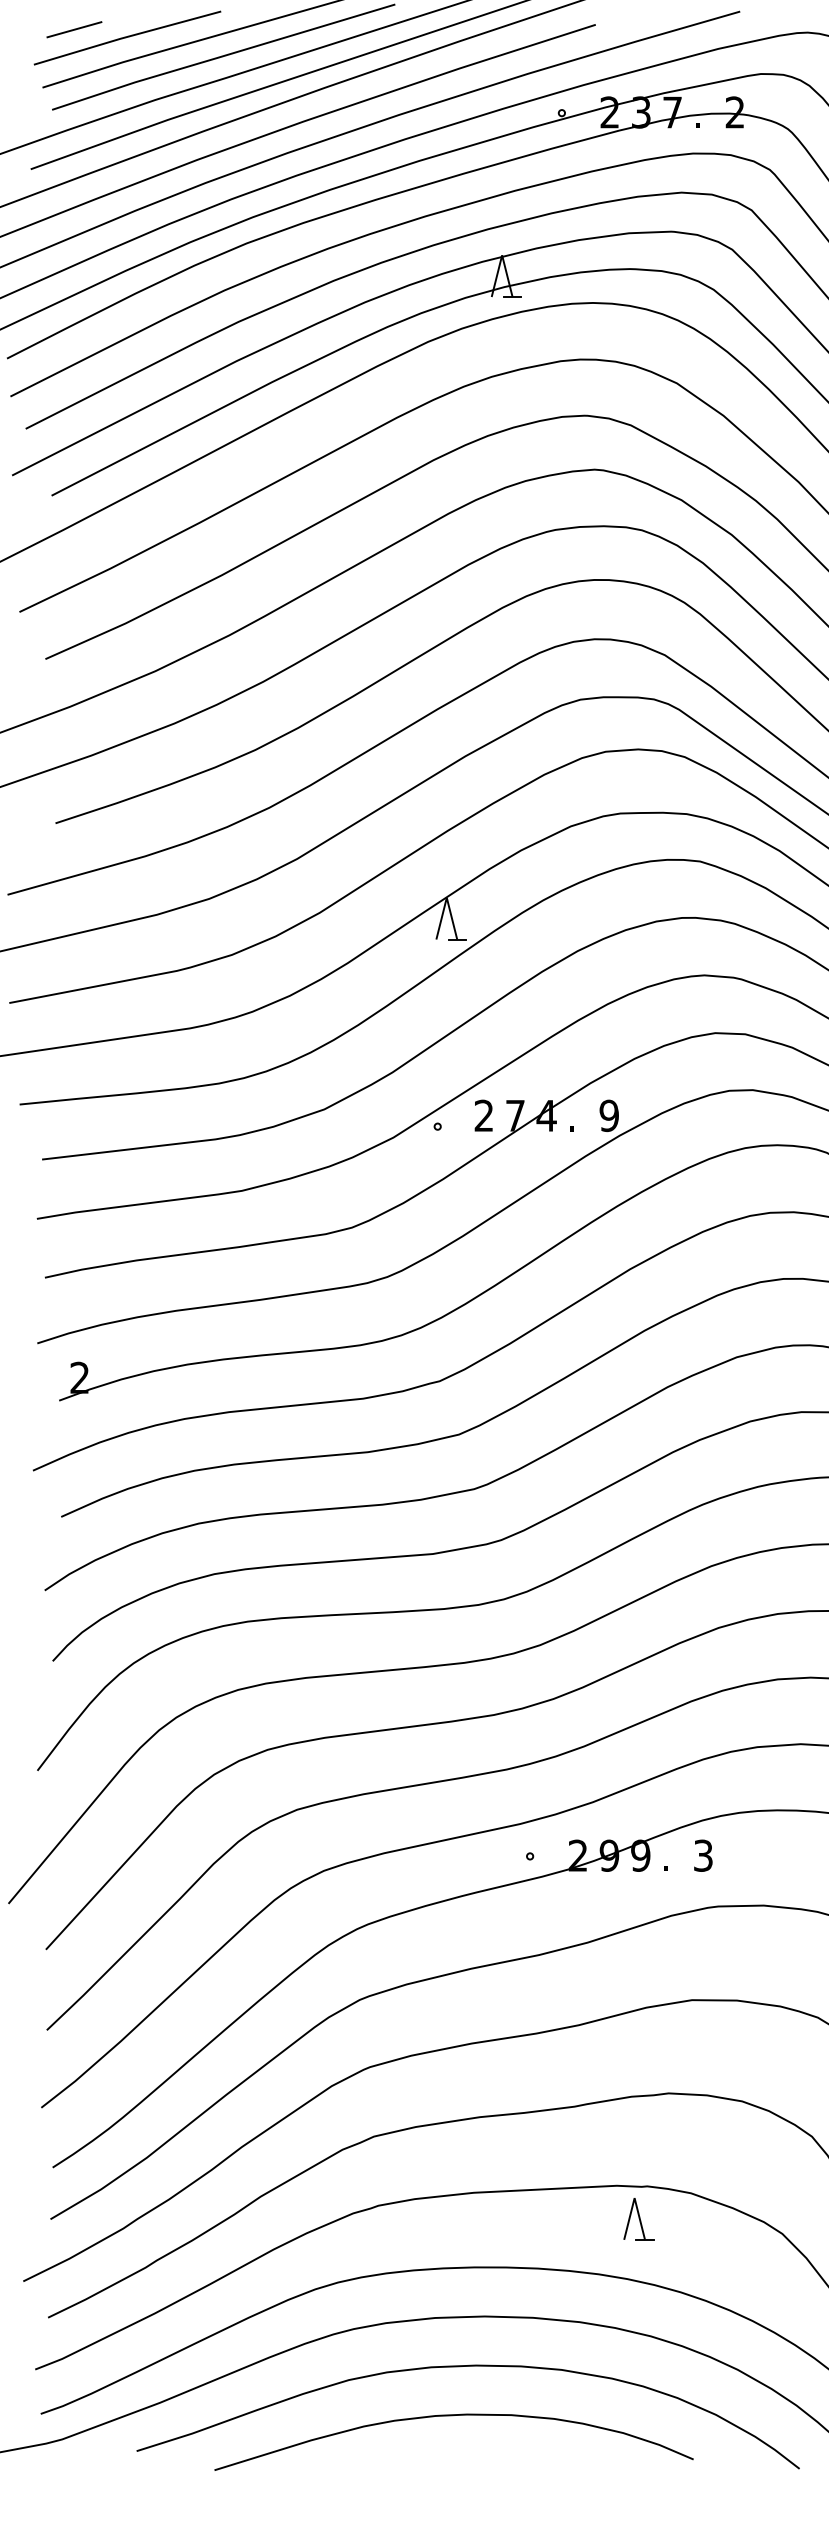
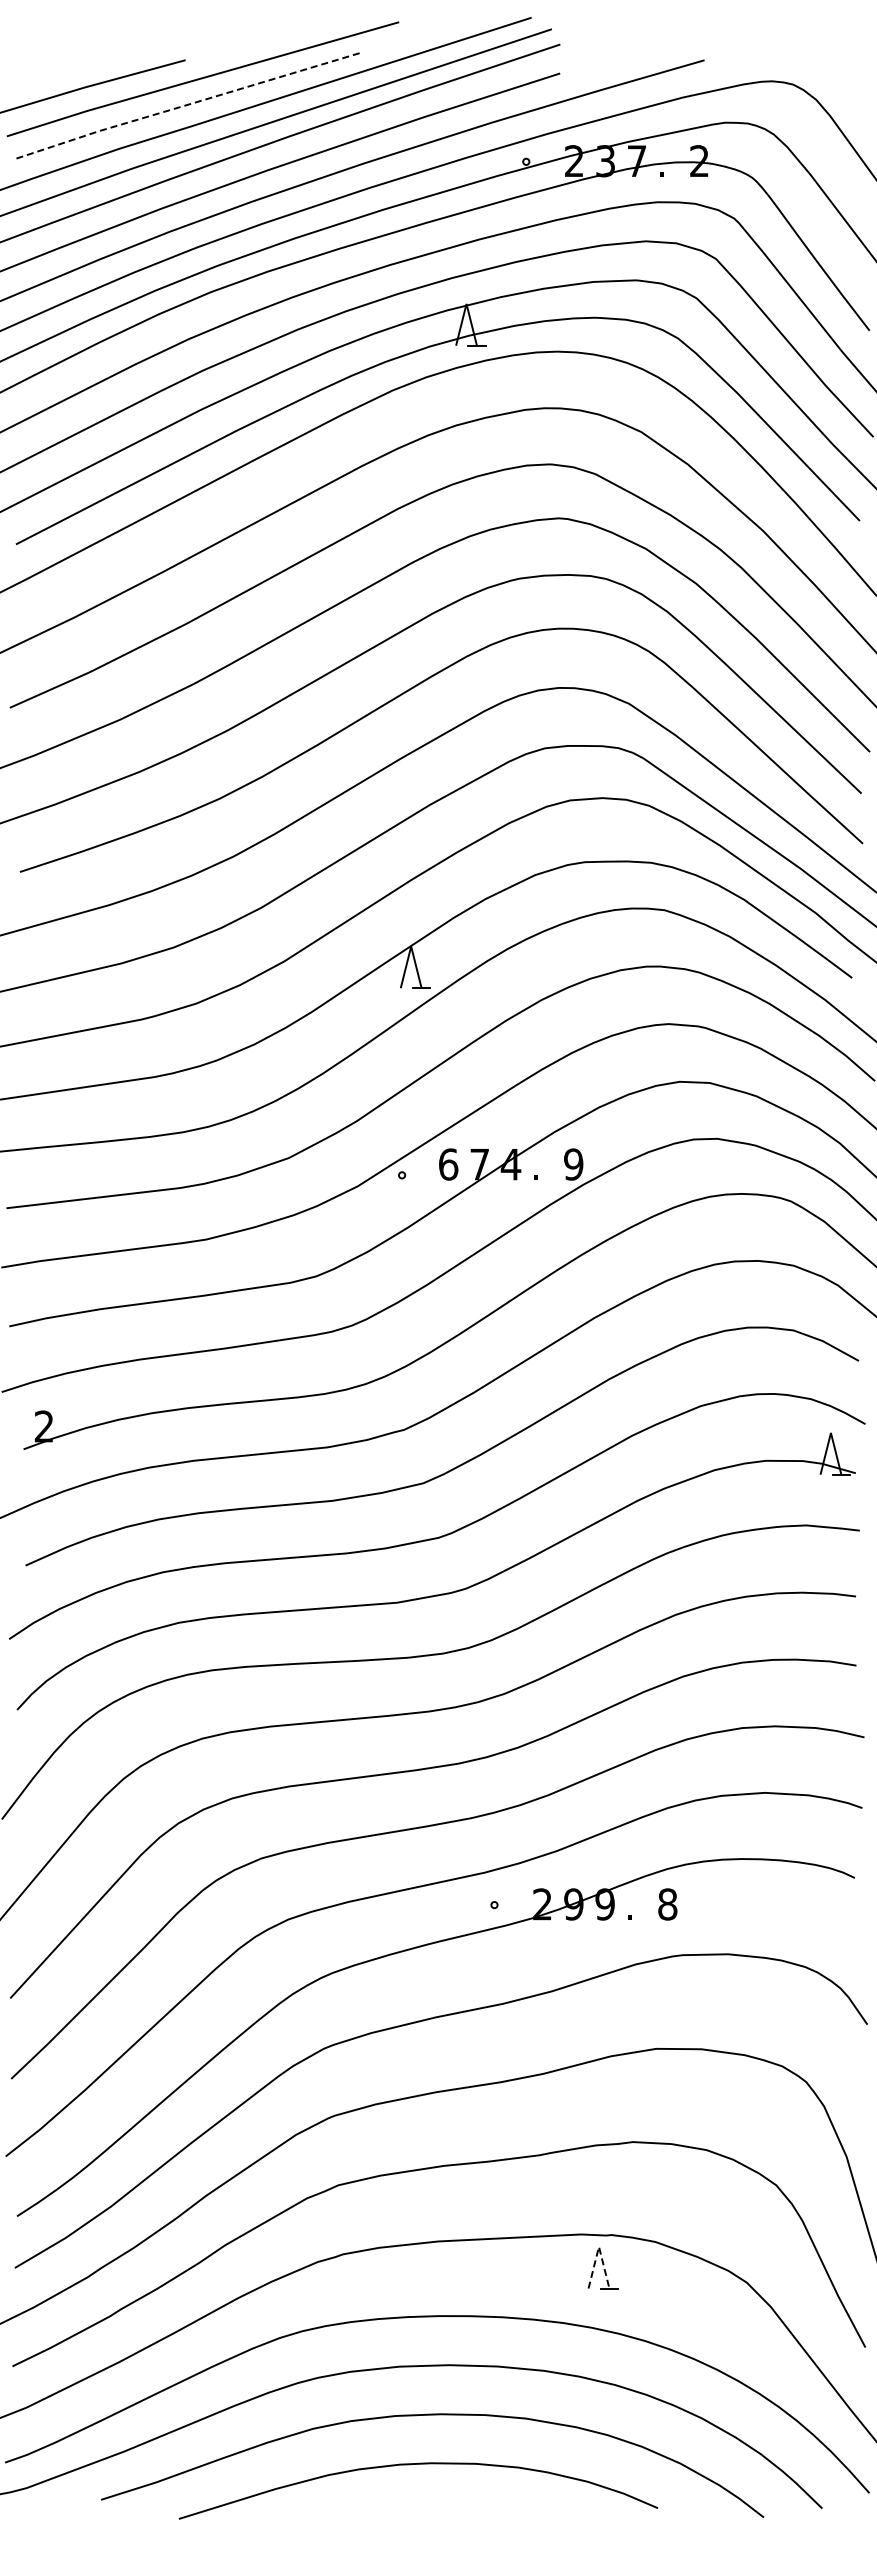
line: (74, 29) -> (38, 78), removed
line: (222, 56) -> (186, 105), solid -> dashed
text: (484, 1115) -> (448, 1164), 2 -> 6
text: (703, 1855) -> (667, 1904), 3 -> 8
line: (634, 2197) -> (598, 2246), solid -> dashed

